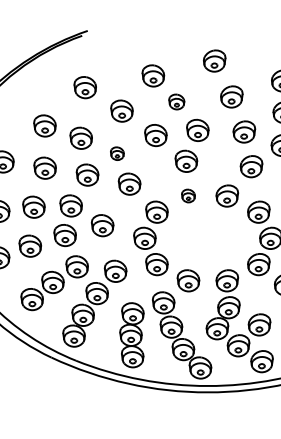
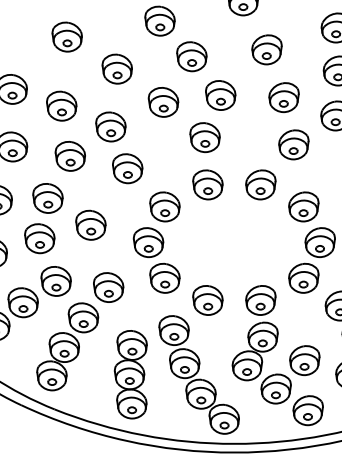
part: (176, 101) -> (191, 56), size x1.43
part: (117, 153) -> (111, 126), size x1.67
part: (188, 195) -> (207, 184), size x1.67

